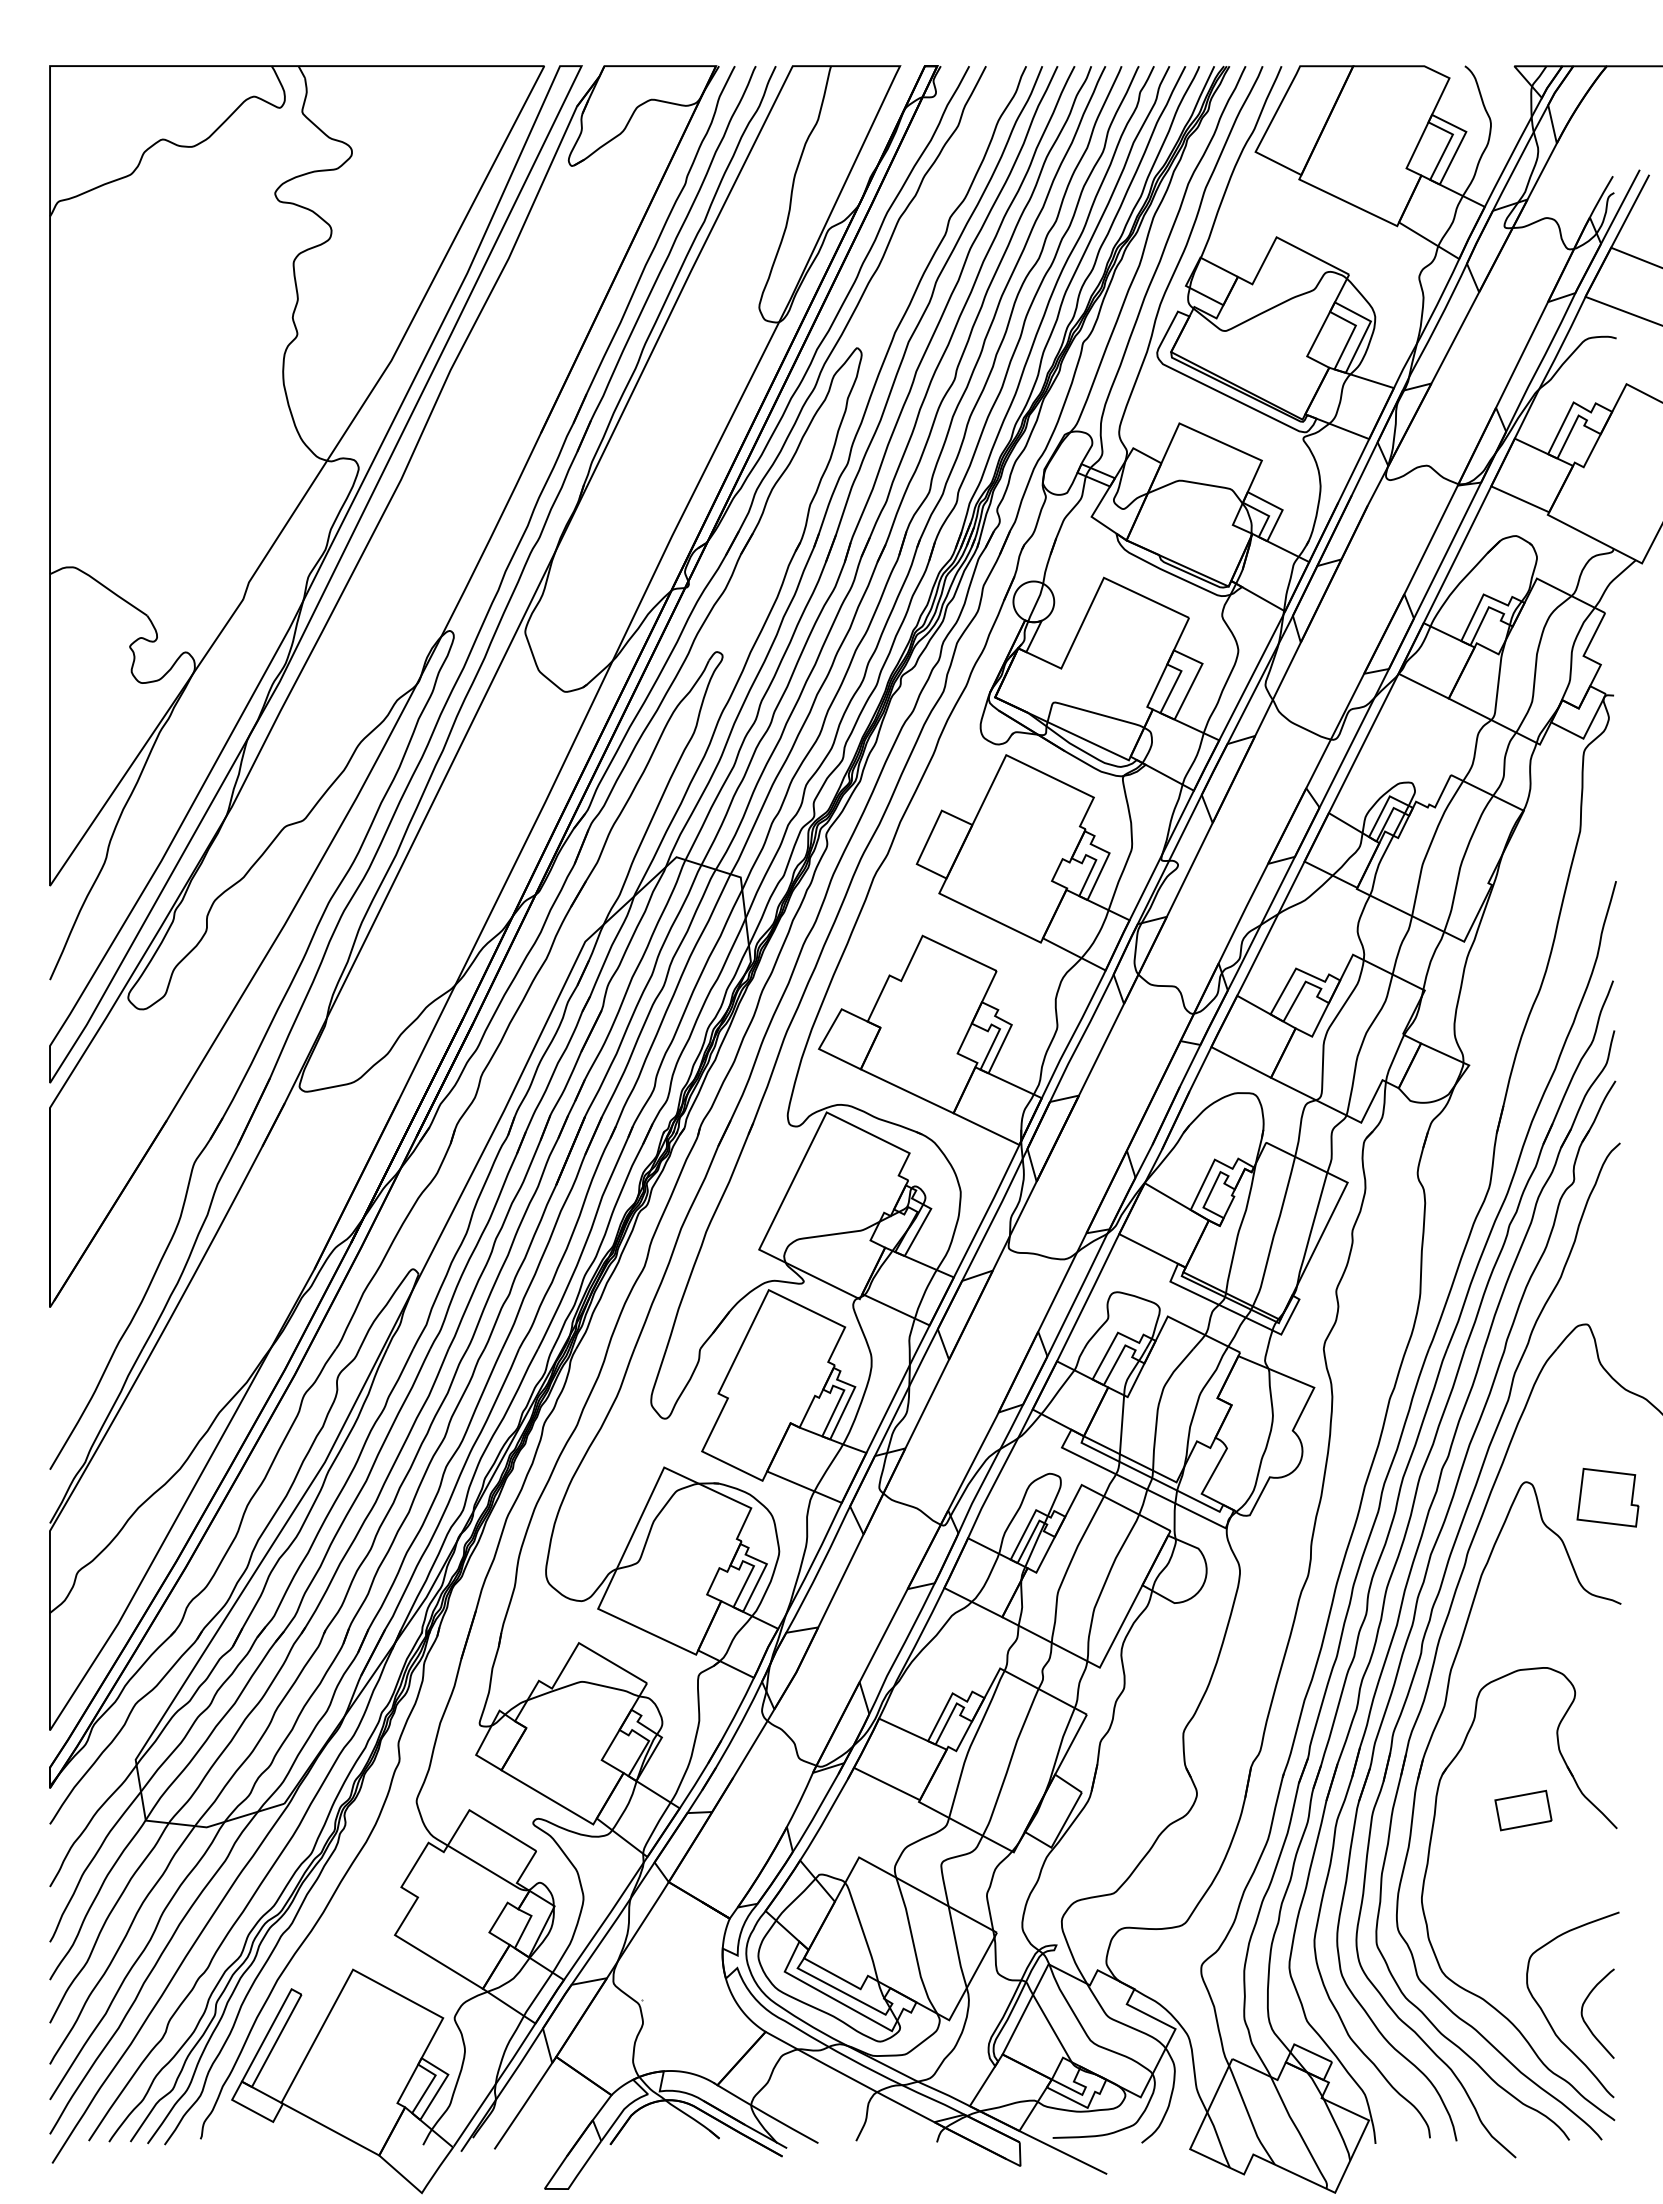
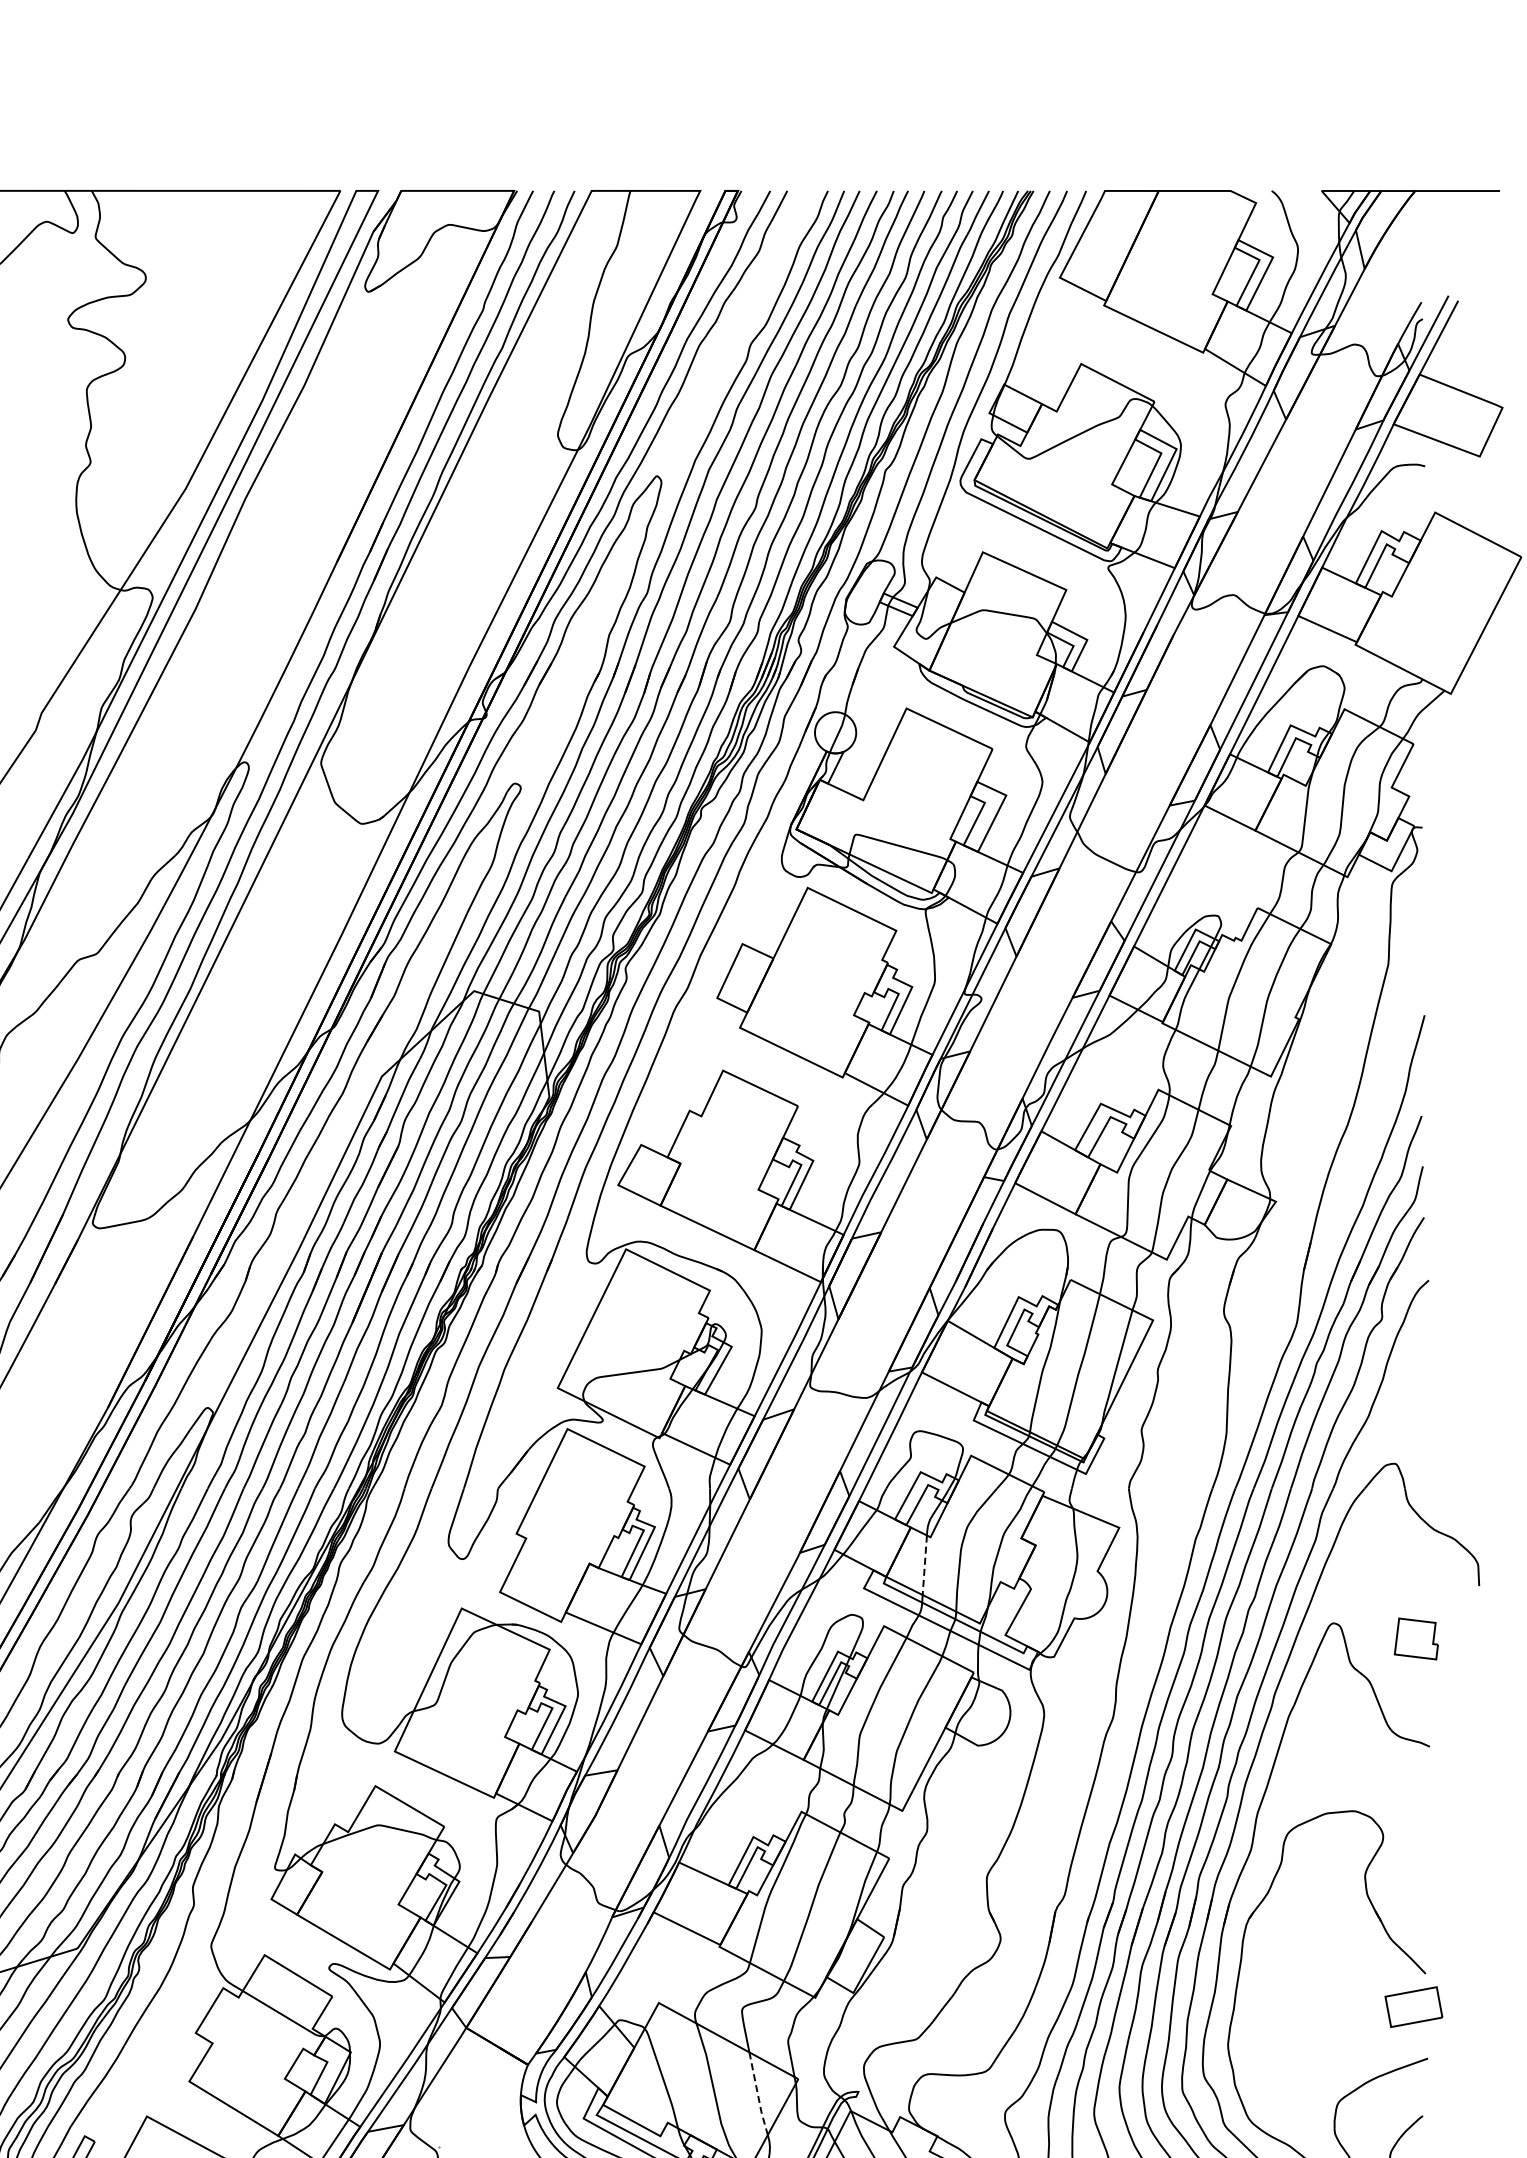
line: (1121, 1425) -> (924, 1565), solid -> dashed
part: (1607, 1497) -> (1415, 1638), size x0.7
part: (1523, 1810) -> (1413, 2007), moved
line: (957, 1948) -> (758, 2095), solid -> dashed

